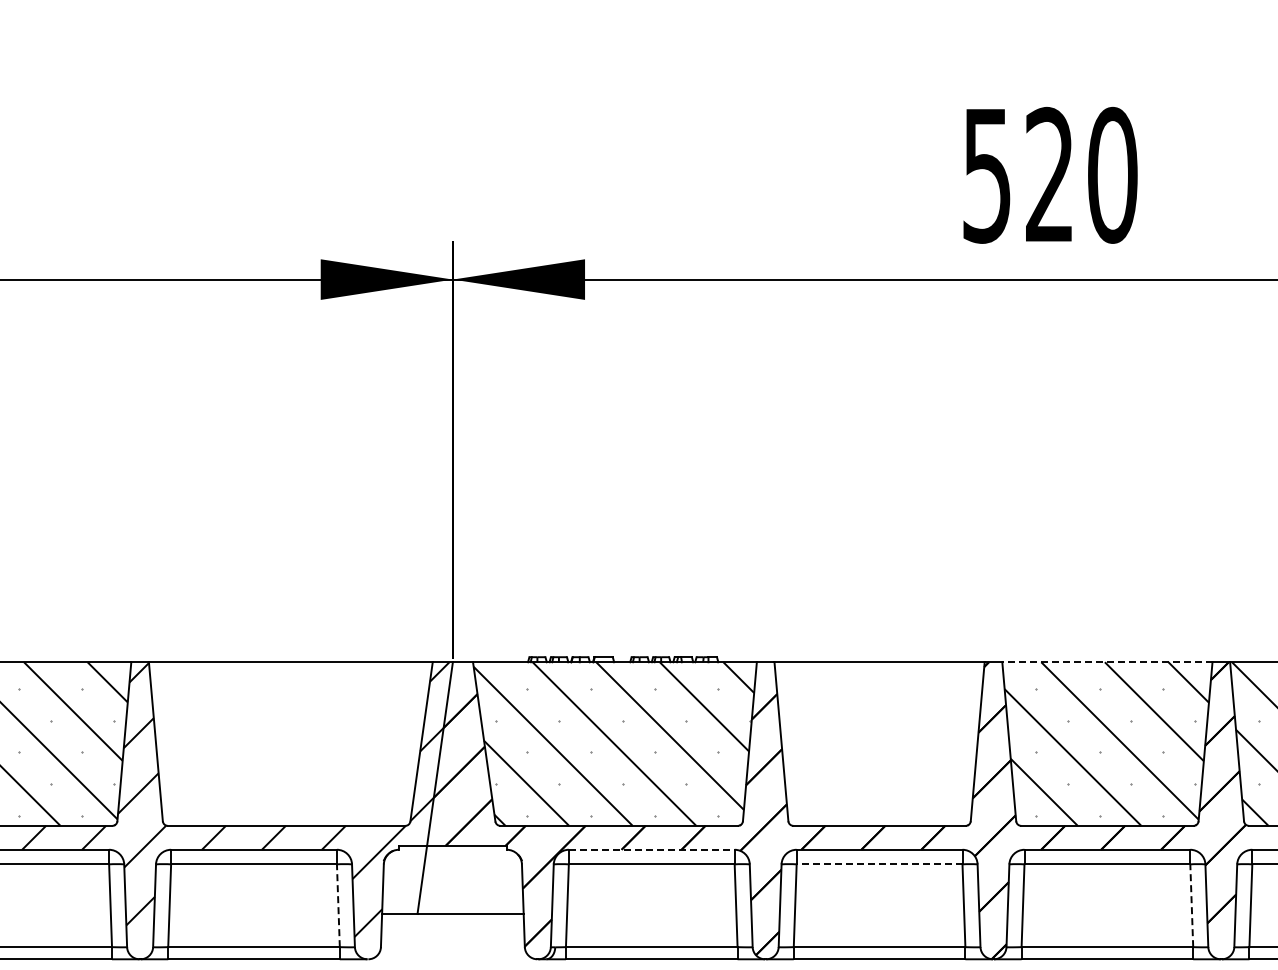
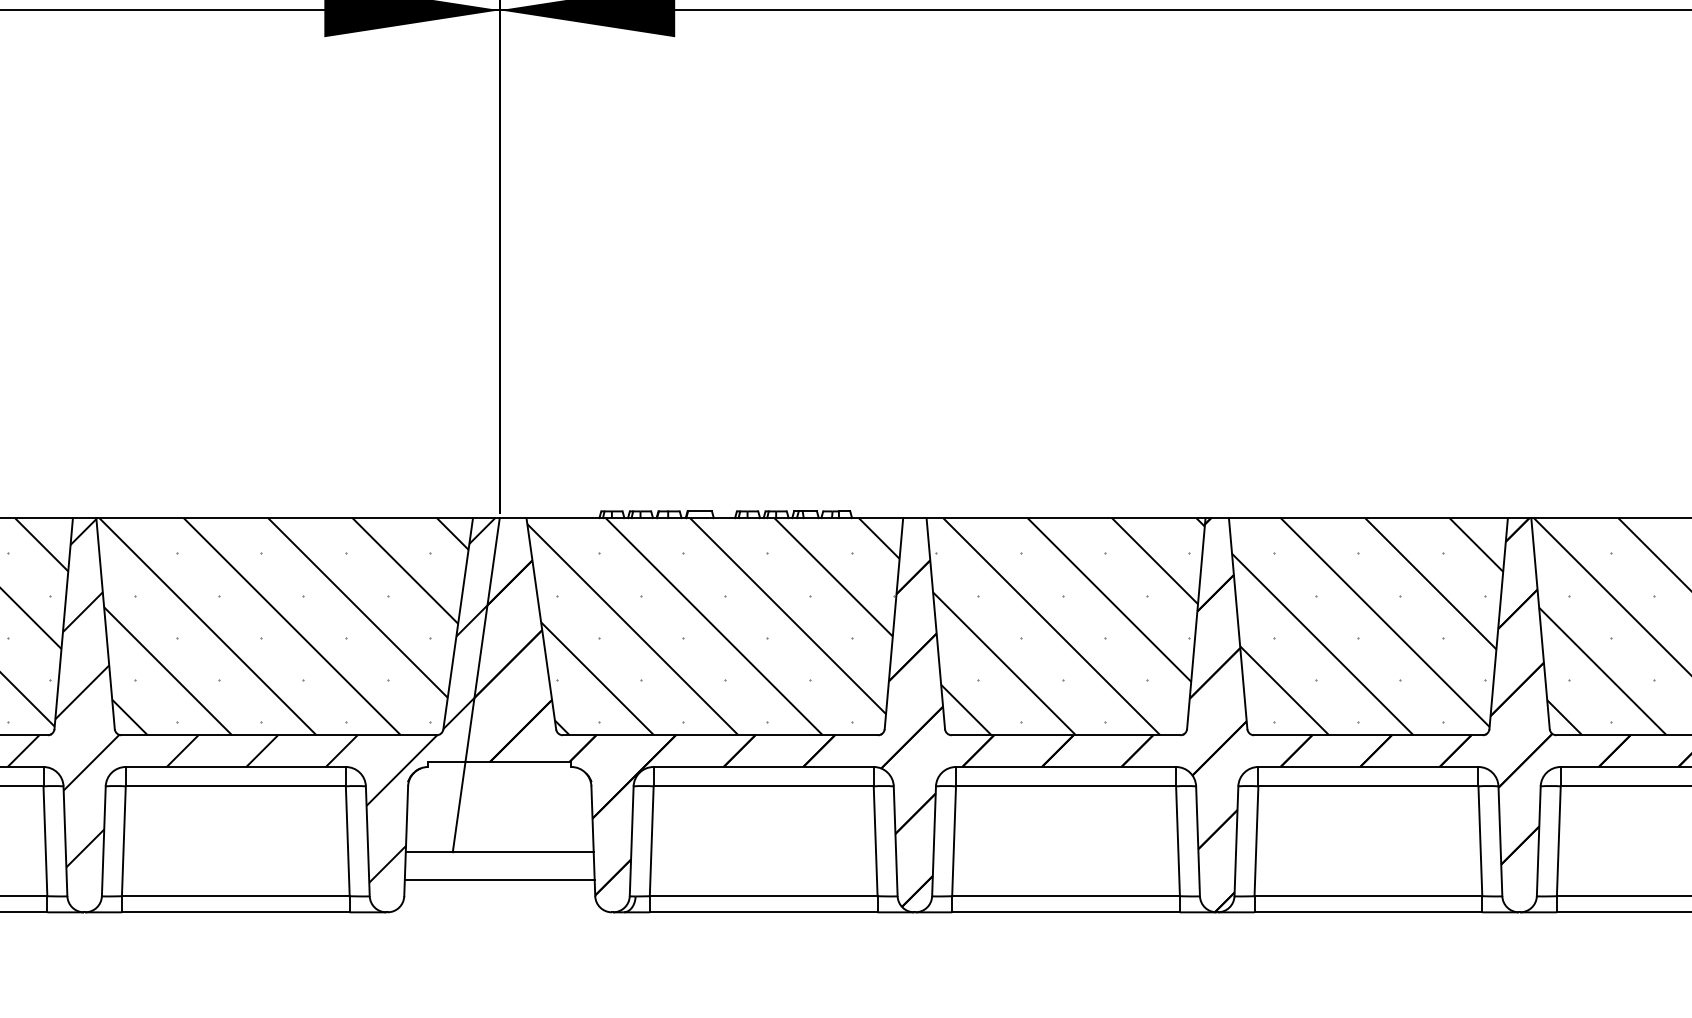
line: (1106, 662) -> (1367, 518), dashed -> solid
hatch: (290, 743) -> (284, 625), added
hatch: (881, 743) -> (1068, 625), added
line: (651, 849) -> (763, 766), dashed -> solid
line: (879, 864) -> (1065, 786), dashed -> solid
line: (338, 905) -> (347, 840), dashed -> solid
line: (1191, 905) -> (1480, 840), dashed -> solid
line: (452, 934) -> (499, 879), added

